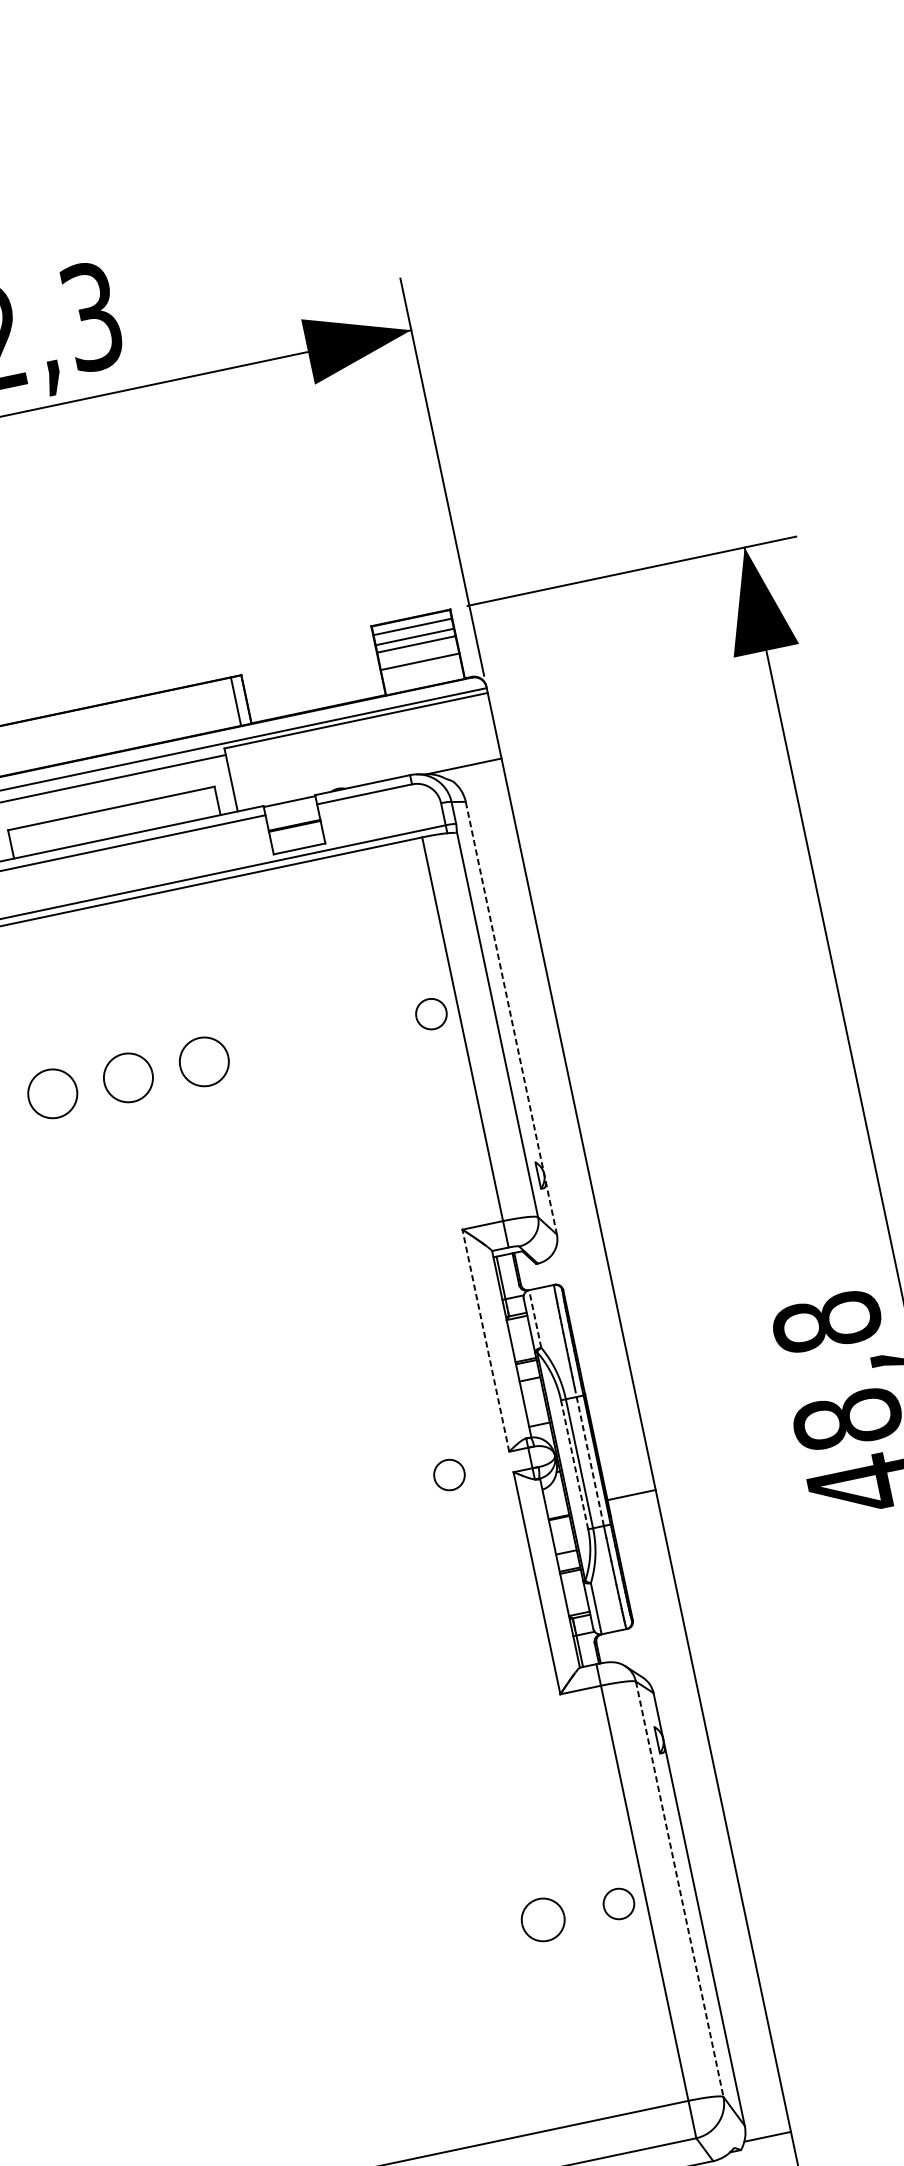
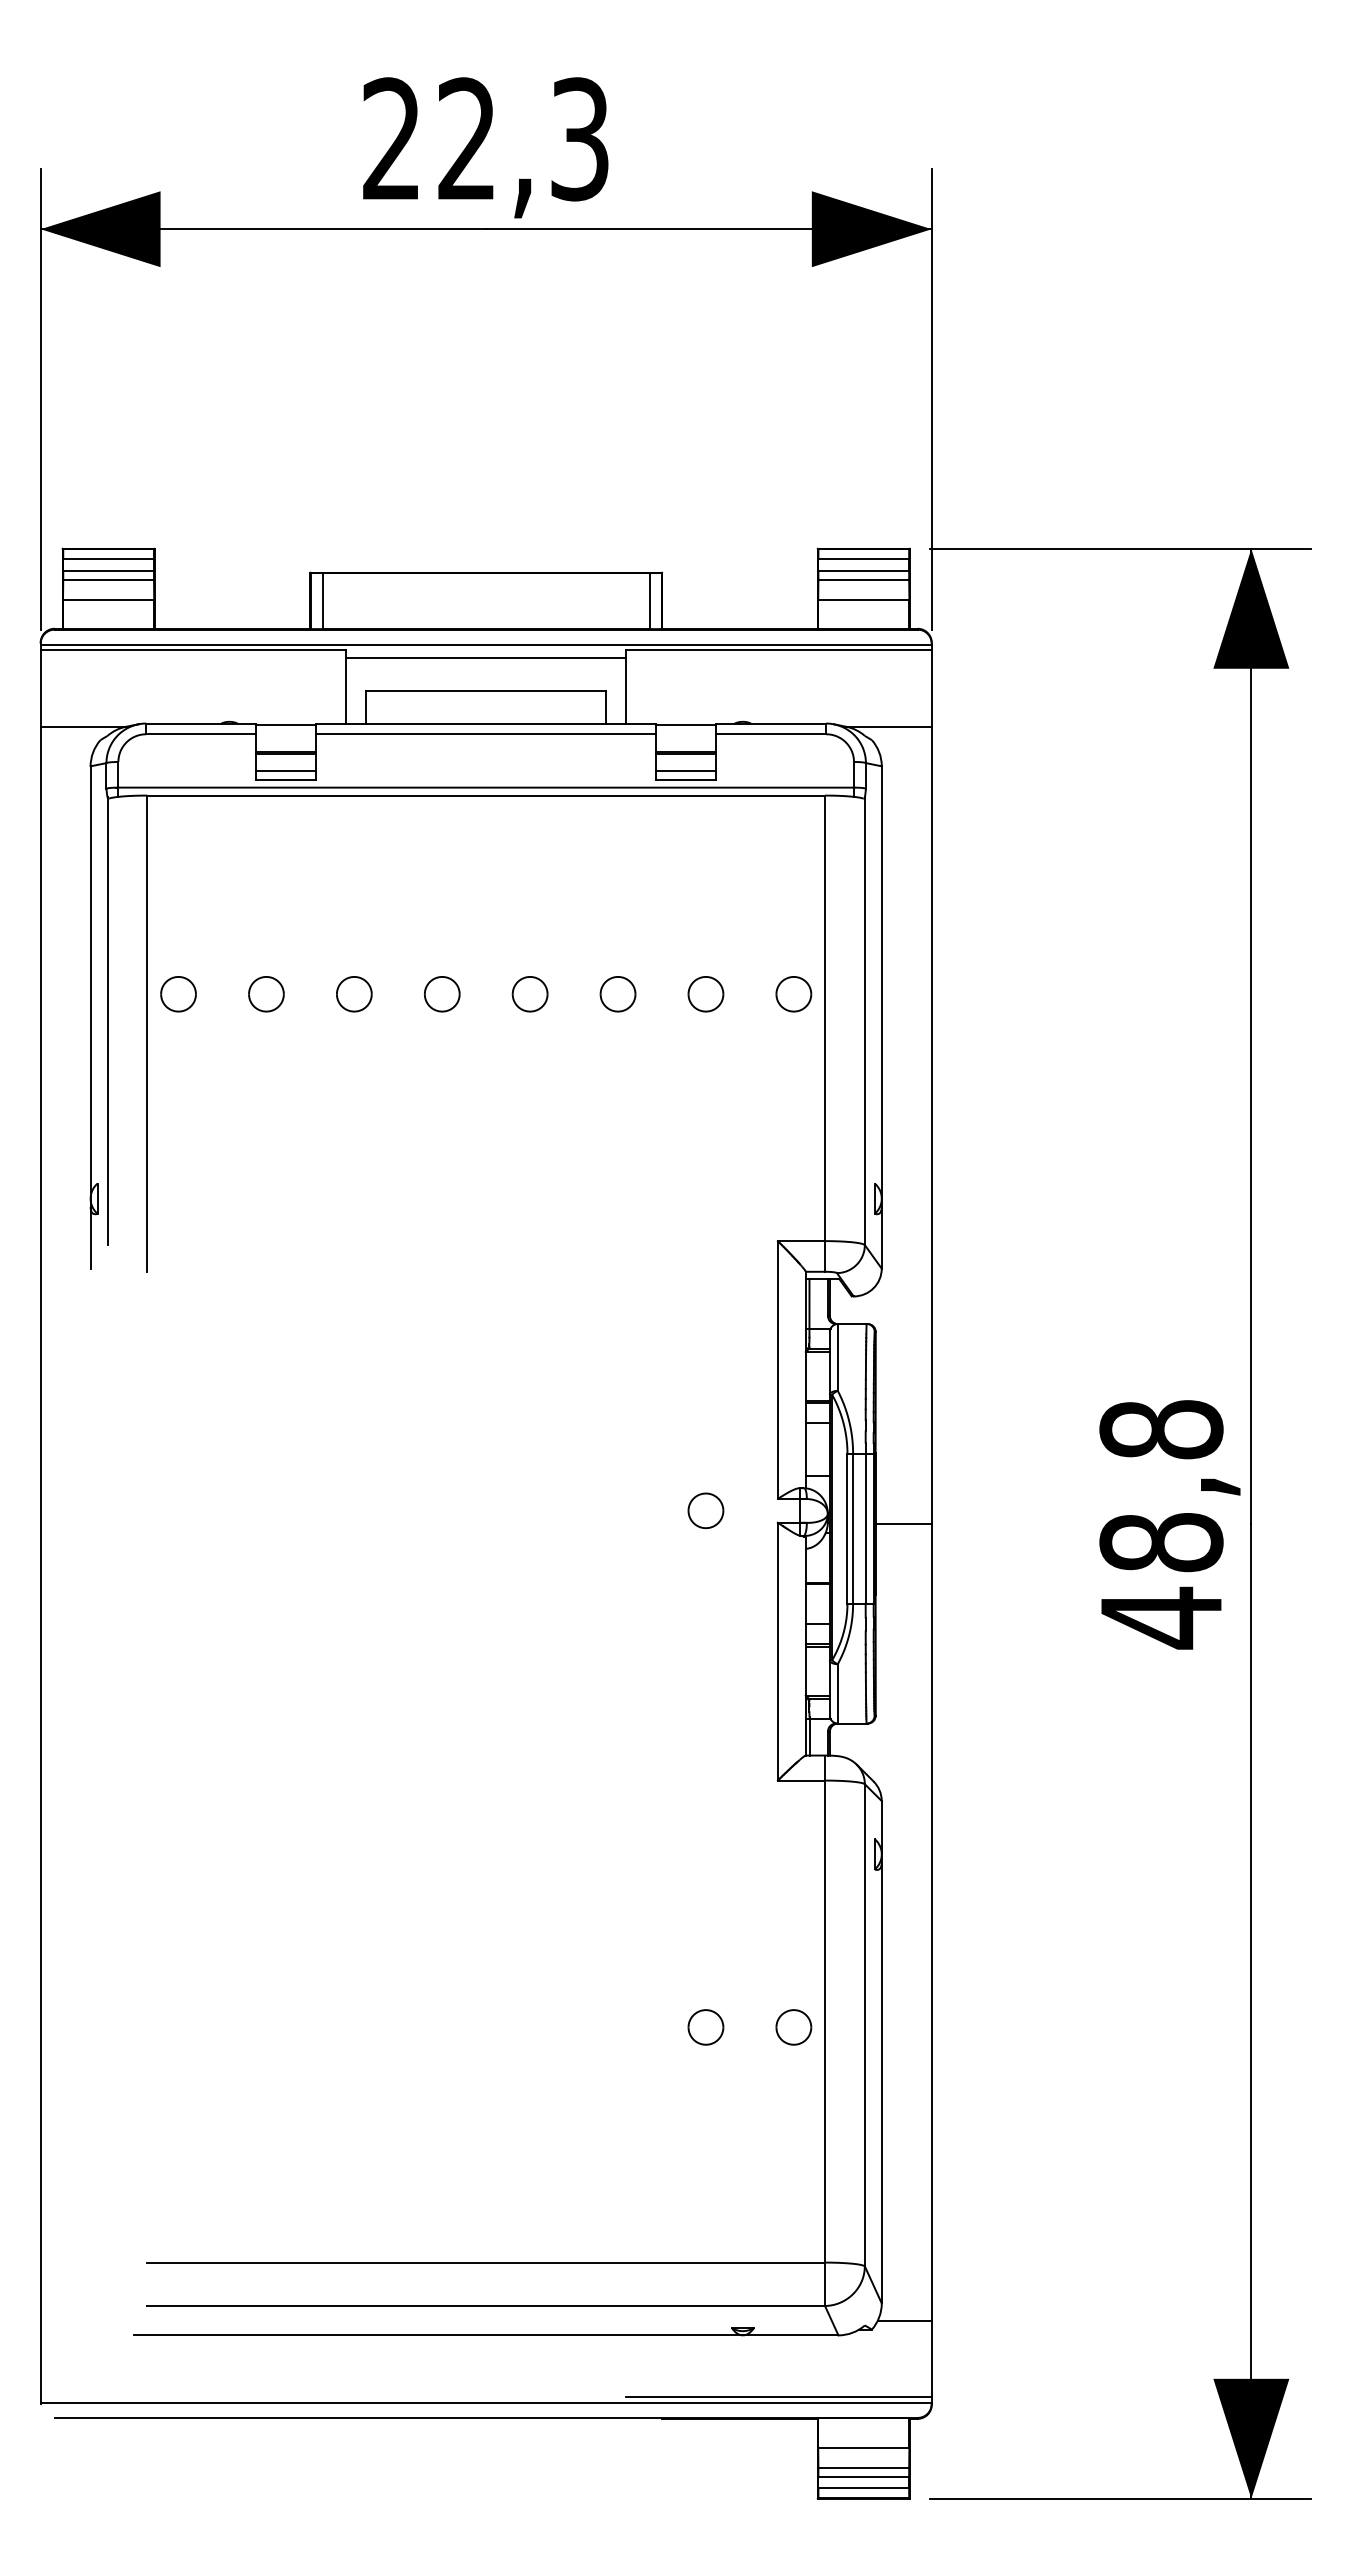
line: (297, 841) -> (685, 771), added
line: (511, 1018) -> (881, 1017), dashed -> solid
part: (355, 1030) -> (705, 994), added
part: (279, 1046) -> (617, 994), added
part: (203, 1062) -> (529, 994), size x0.62
part: (128, 1078) -> (442, 994), size x0.62
part: (53, 1094) -> (354, 994), size x0.62
line: (534, 1318) -> (837, 1356), dashed -> solid
line: (485, 1341) -> (777, 1370), dashed -> solid
line: (589, 1456) -> (865, 1523), dashed -> solid
line: (574, 1464) -> (847, 1528), dashed -> solid
line: (631, 1494) -> (903, 1523), moved
line: (679, 1889) -> (864, 2025), dashed -> solid
part: (542, 1920) -> (705, 2027), size x0.71

